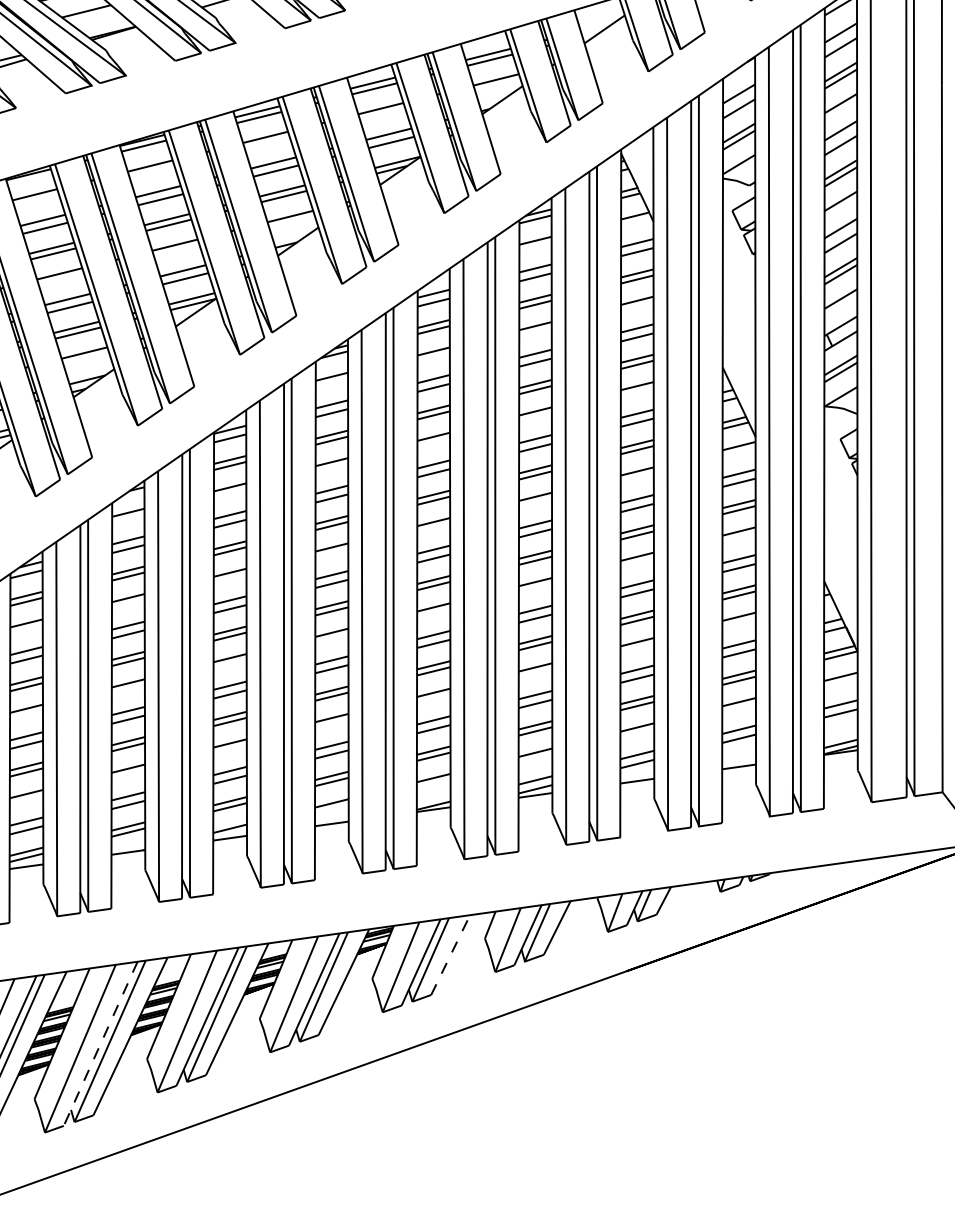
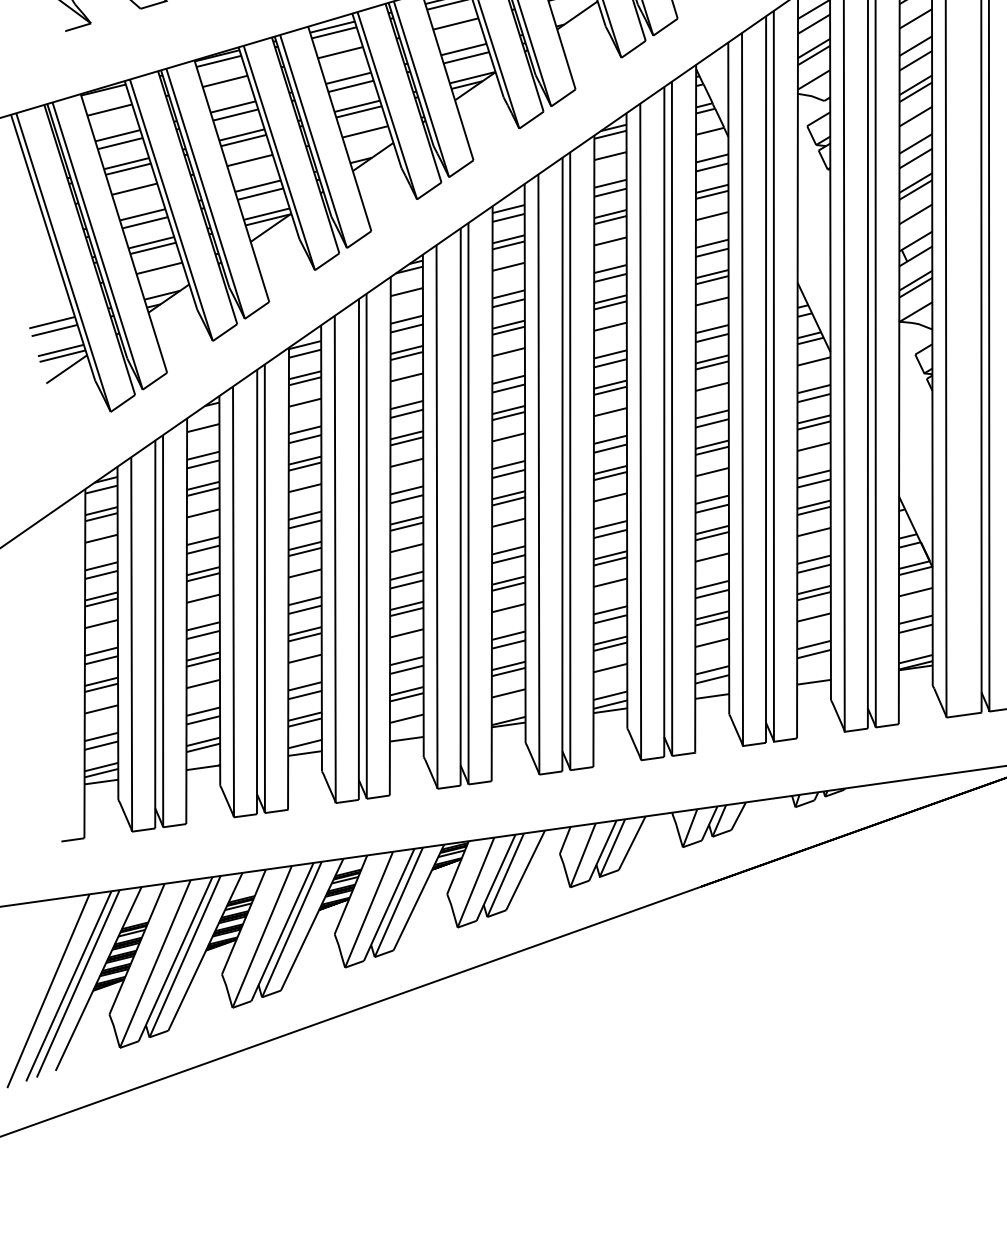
line: (450, 954) -> (525, 869), dashed -> solid
line: (100, 1044) -> (175, 959), dashed -> solid

